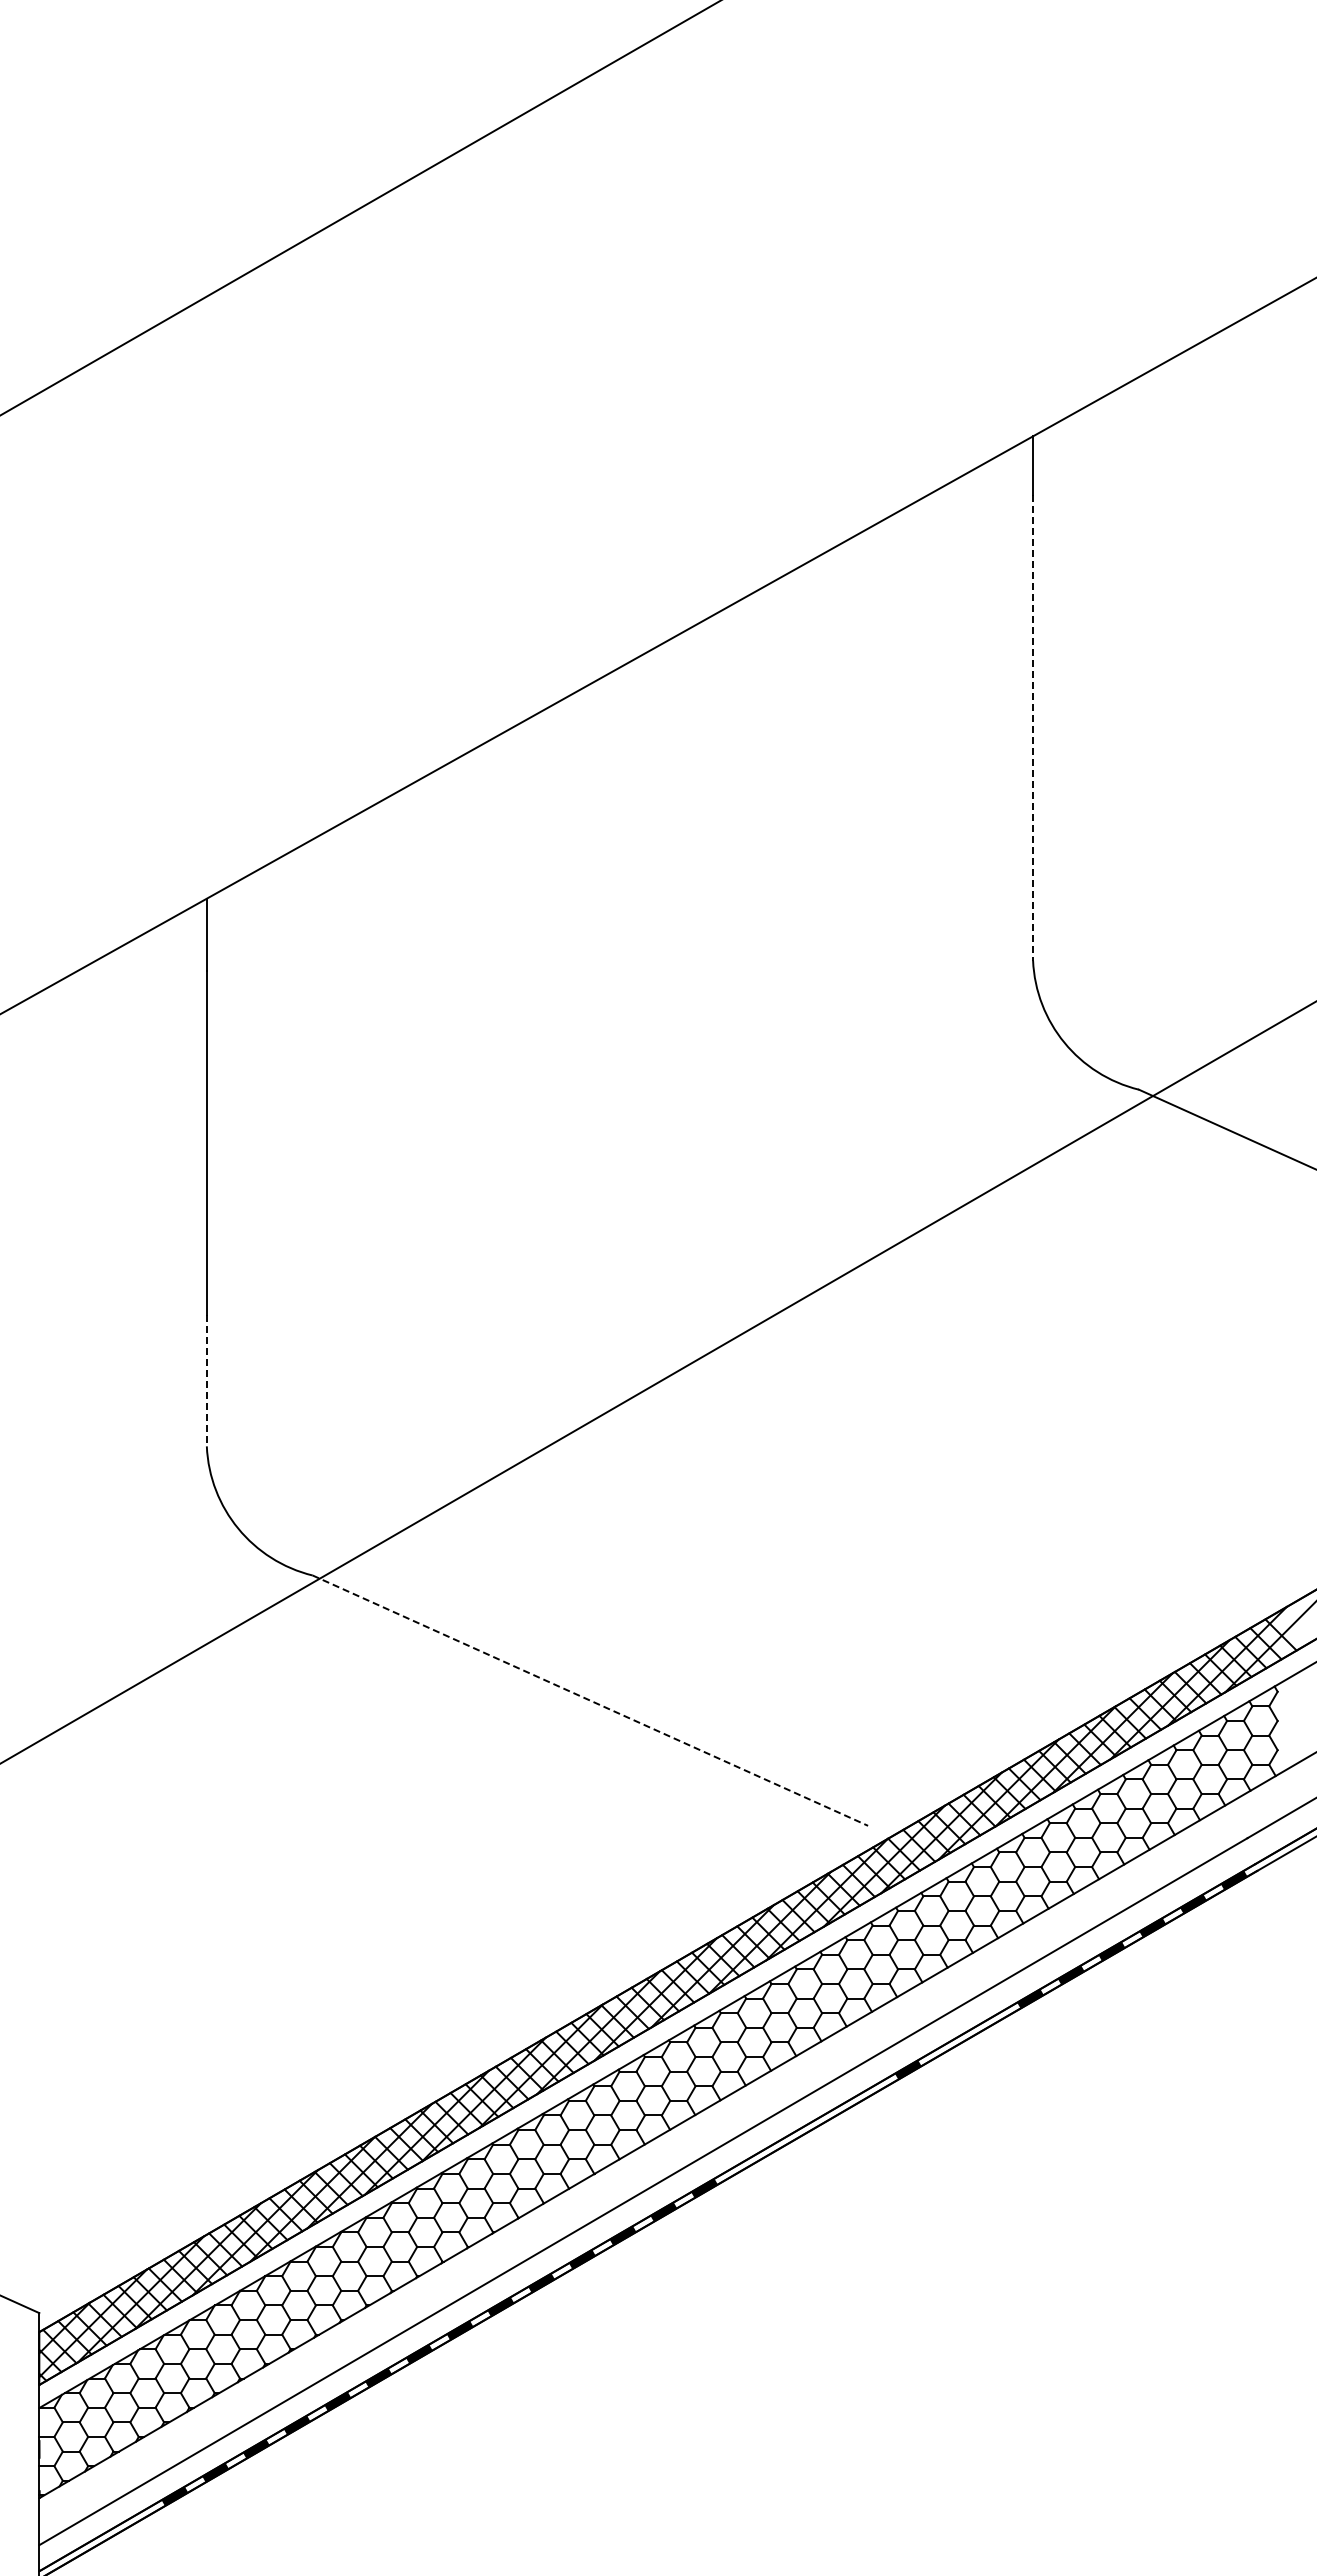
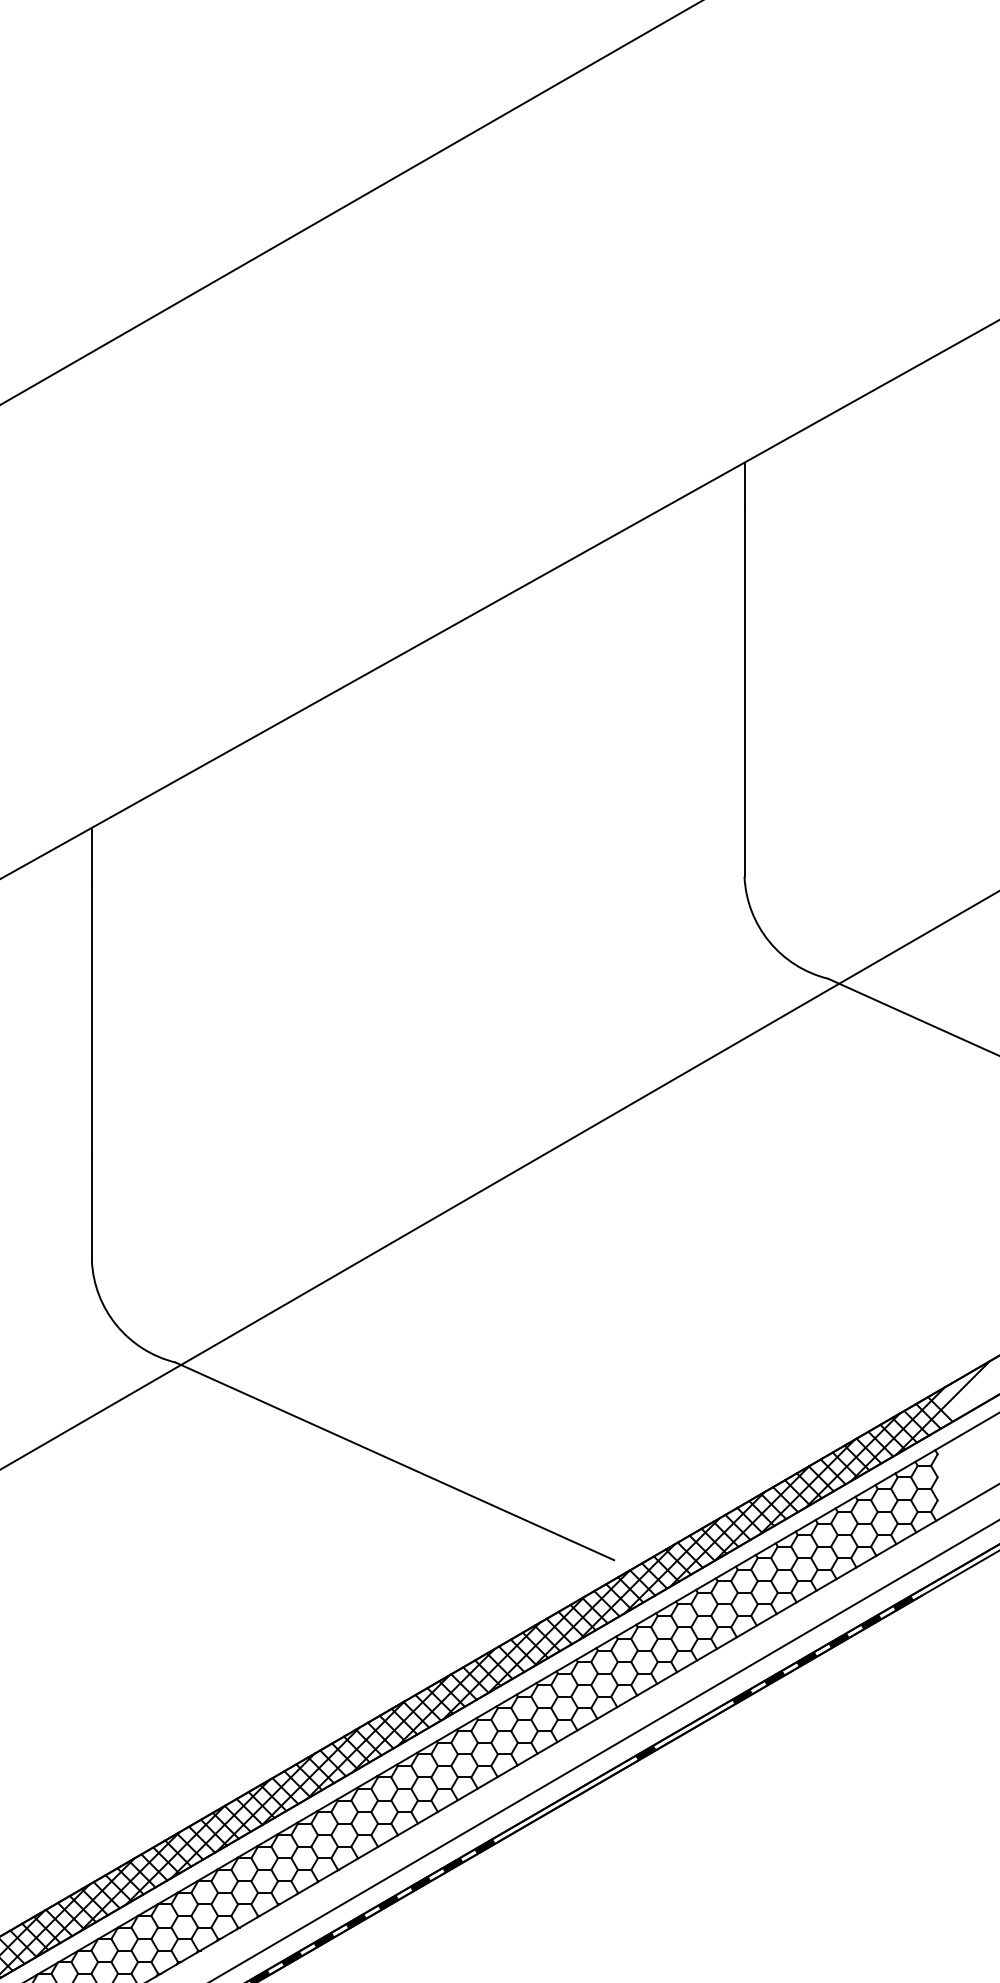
line: (1033, 728) -> (744, 693), dashed -> solid
line: (206, 1380) -> (91, 1208), dashed -> solid
line: (590, 1700) -> (394, 1461), dashed -> solid

